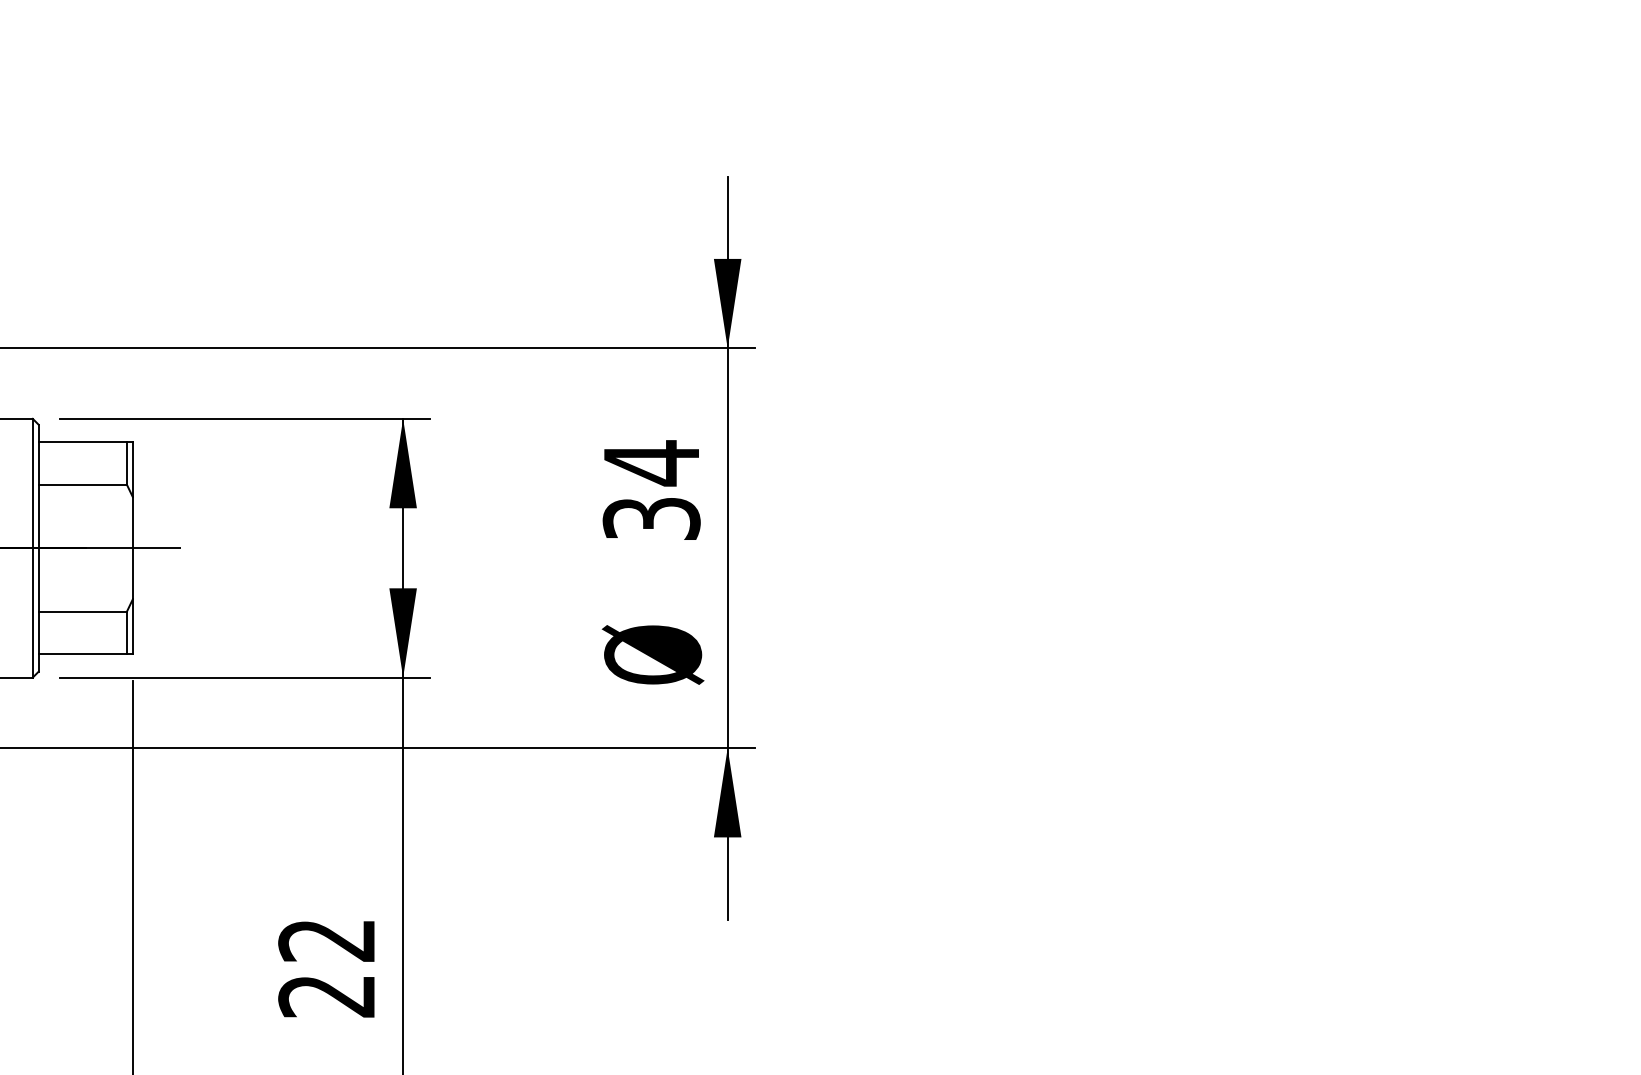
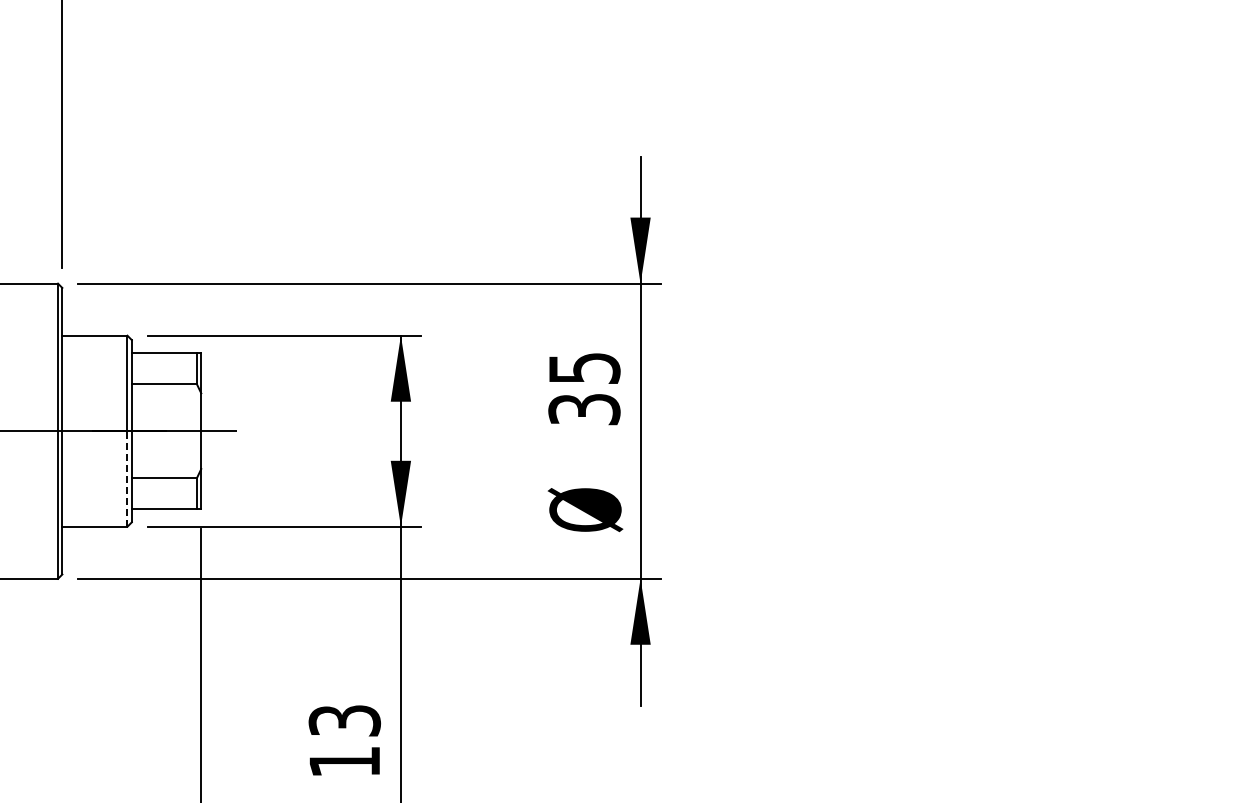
text: (651, 463) -> (584, 368), 34 -> 35
line: (32, 612) -> (127, 478), solid -> dashed
text: (326, 968) -> (344, 741), 22 -> 13

